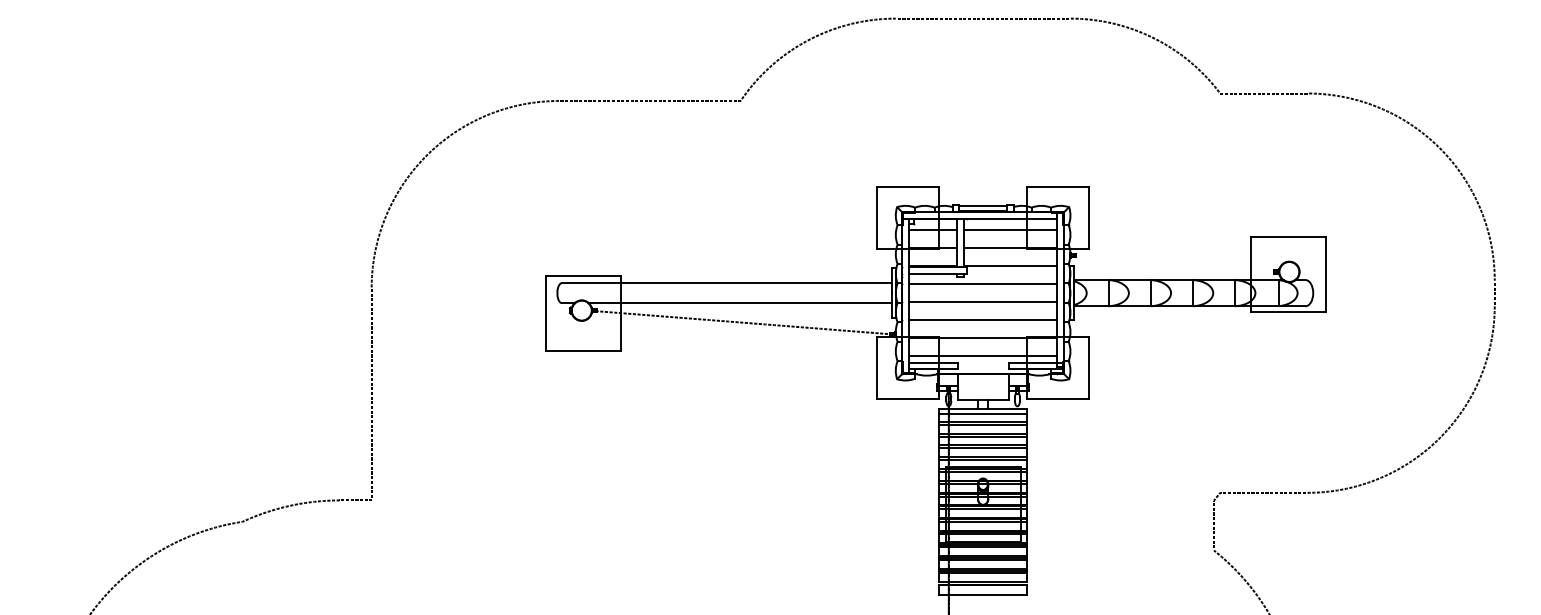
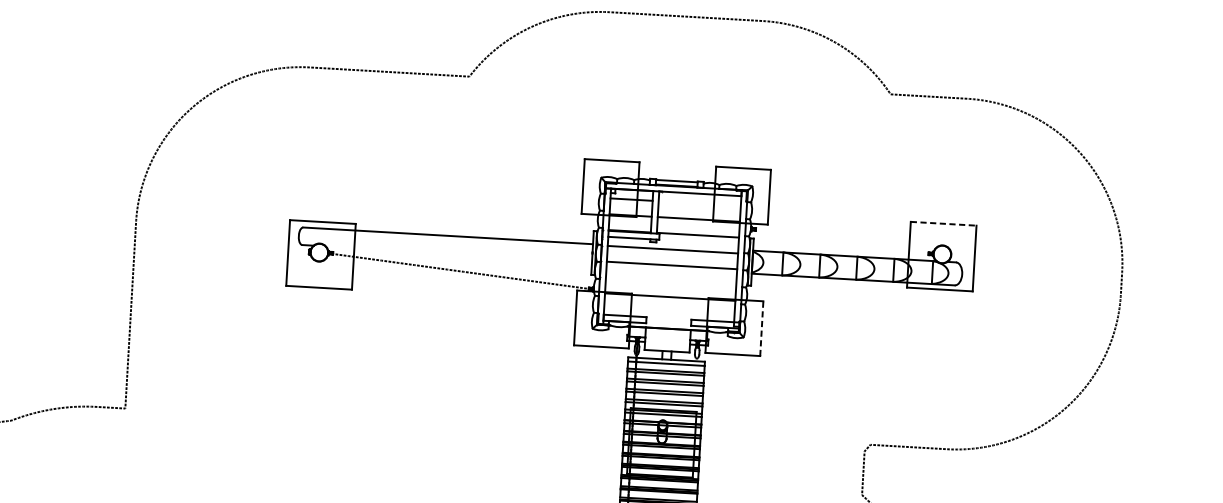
line: (1010, 230) -> (699, 203), removed
line: (1289, 237) -> (944, 224), solid -> dashed
line: (740, 303) -> (459, 254), removed
line: (982, 320) -> (670, 281), removed
line: (982, 356) -> (668, 313), removed
line: (1089, 367) -> (762, 328), solid -> dashed

